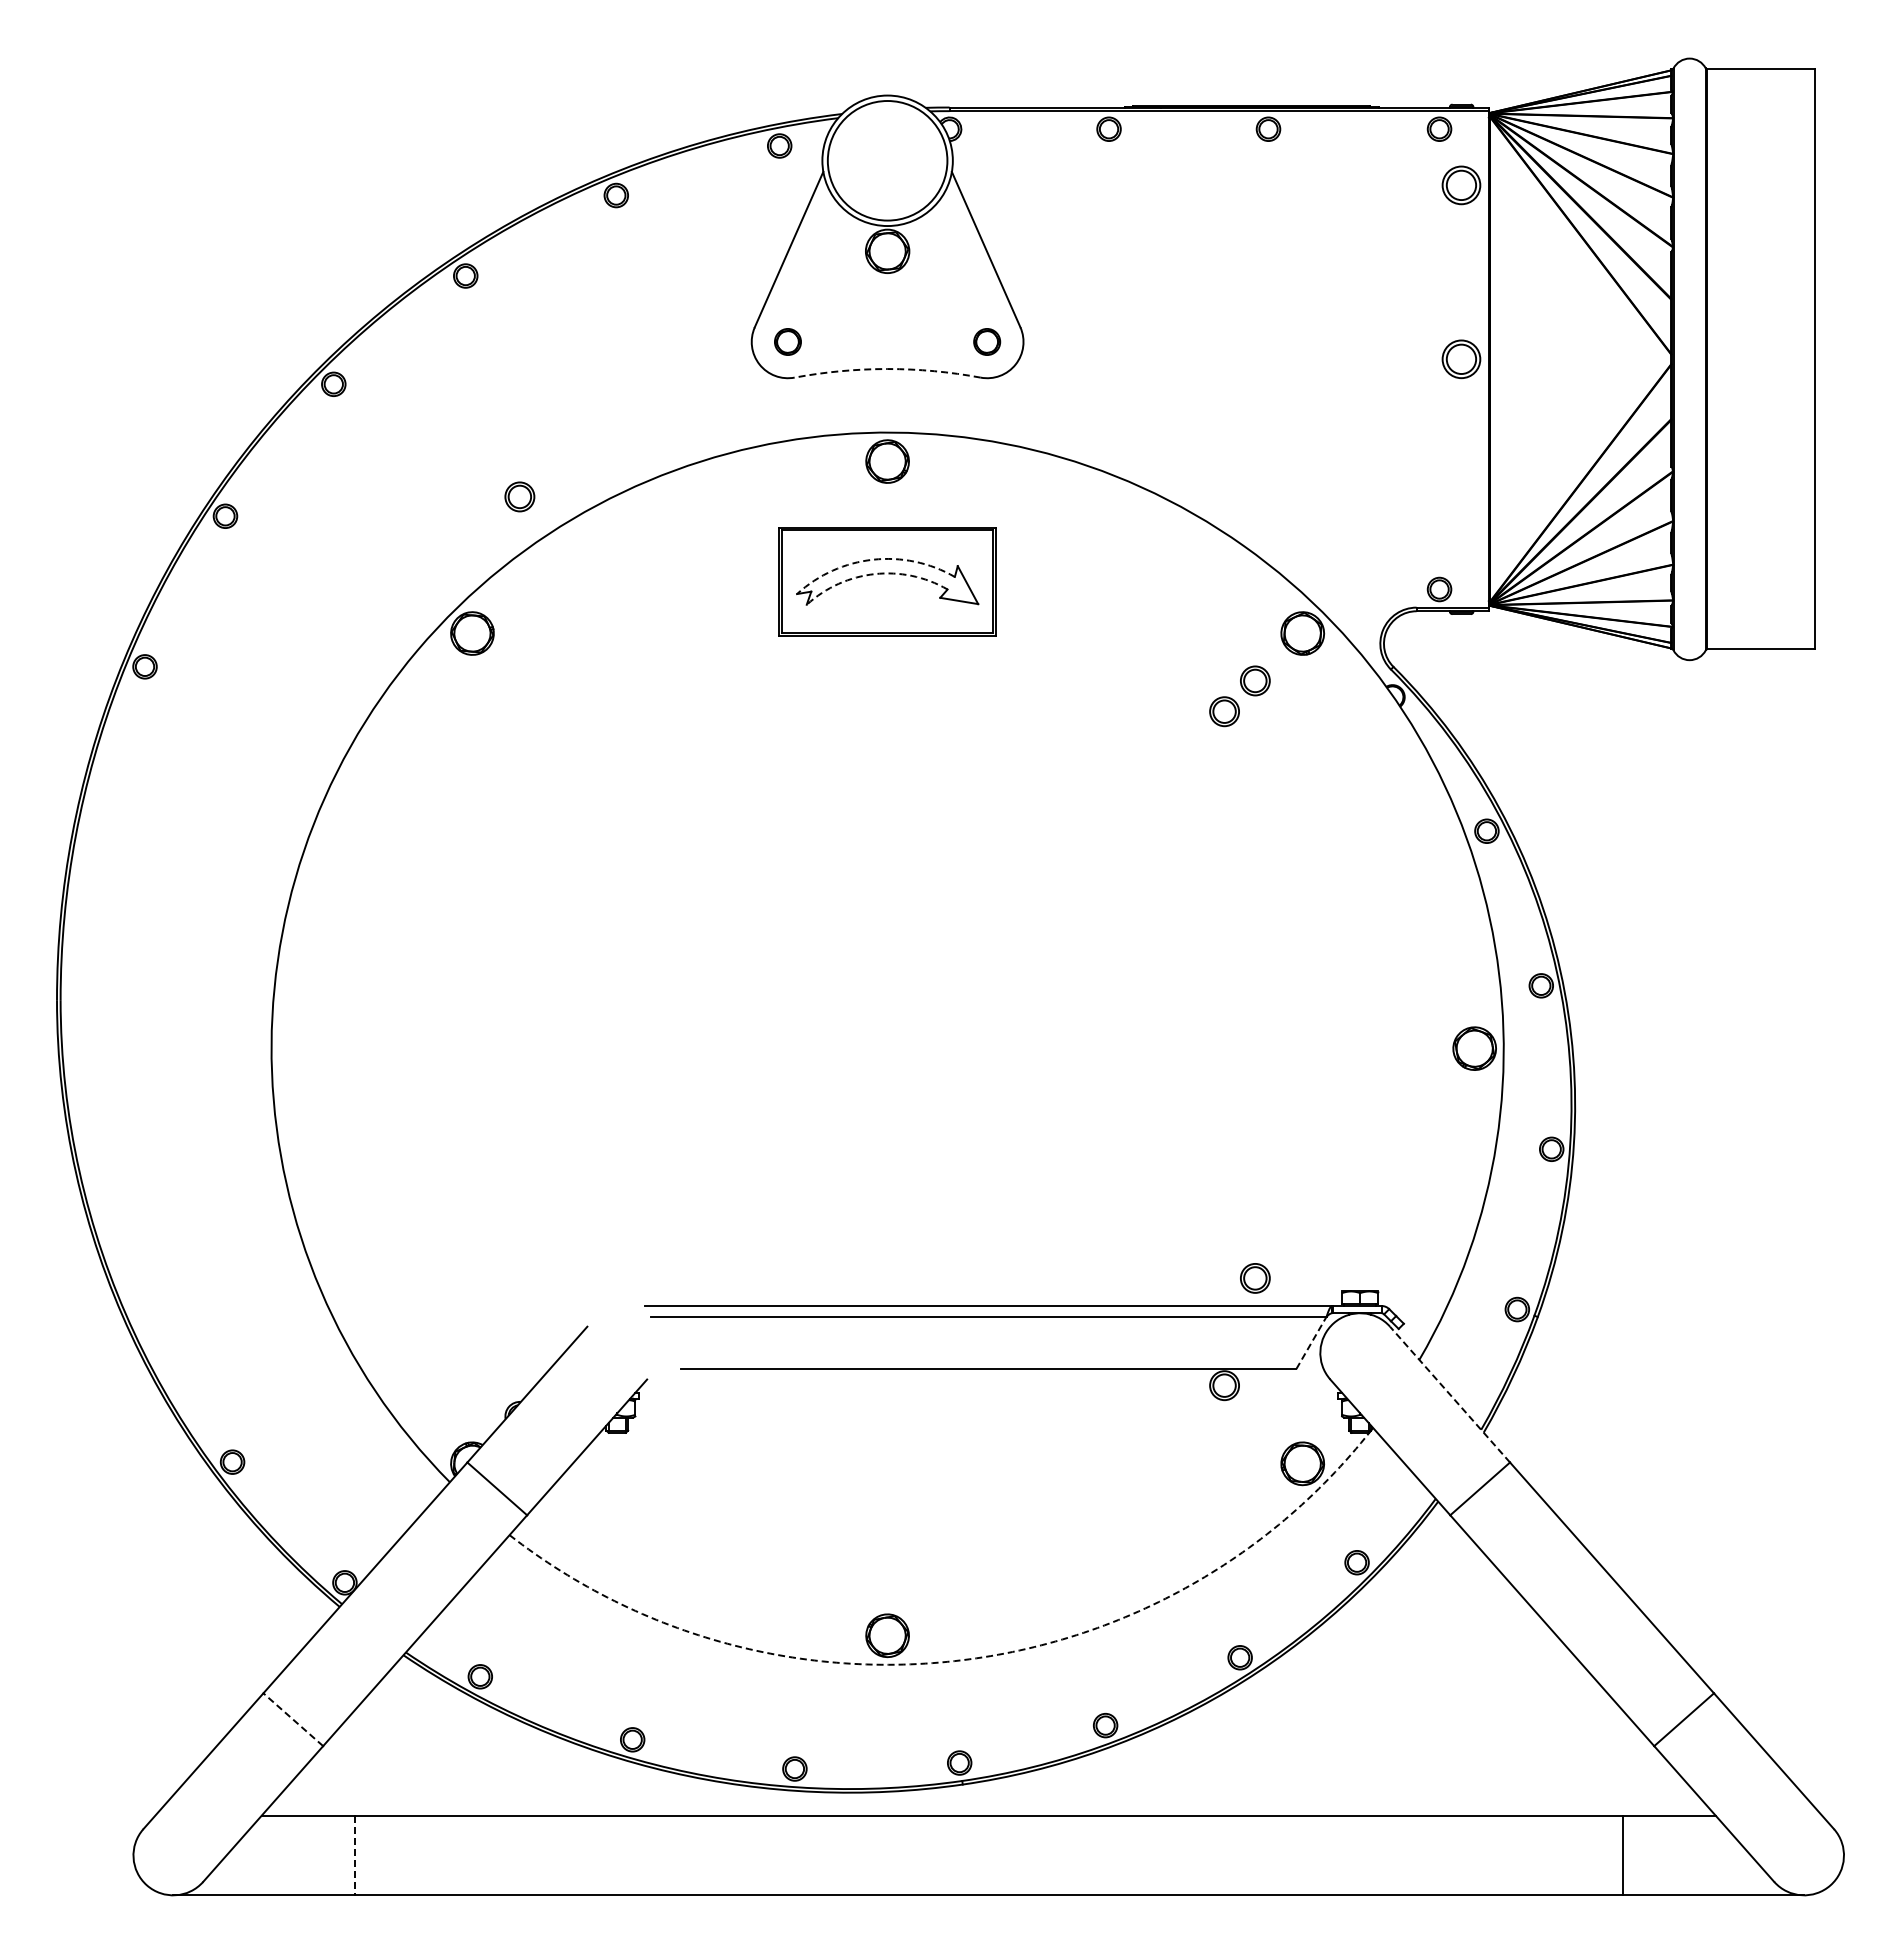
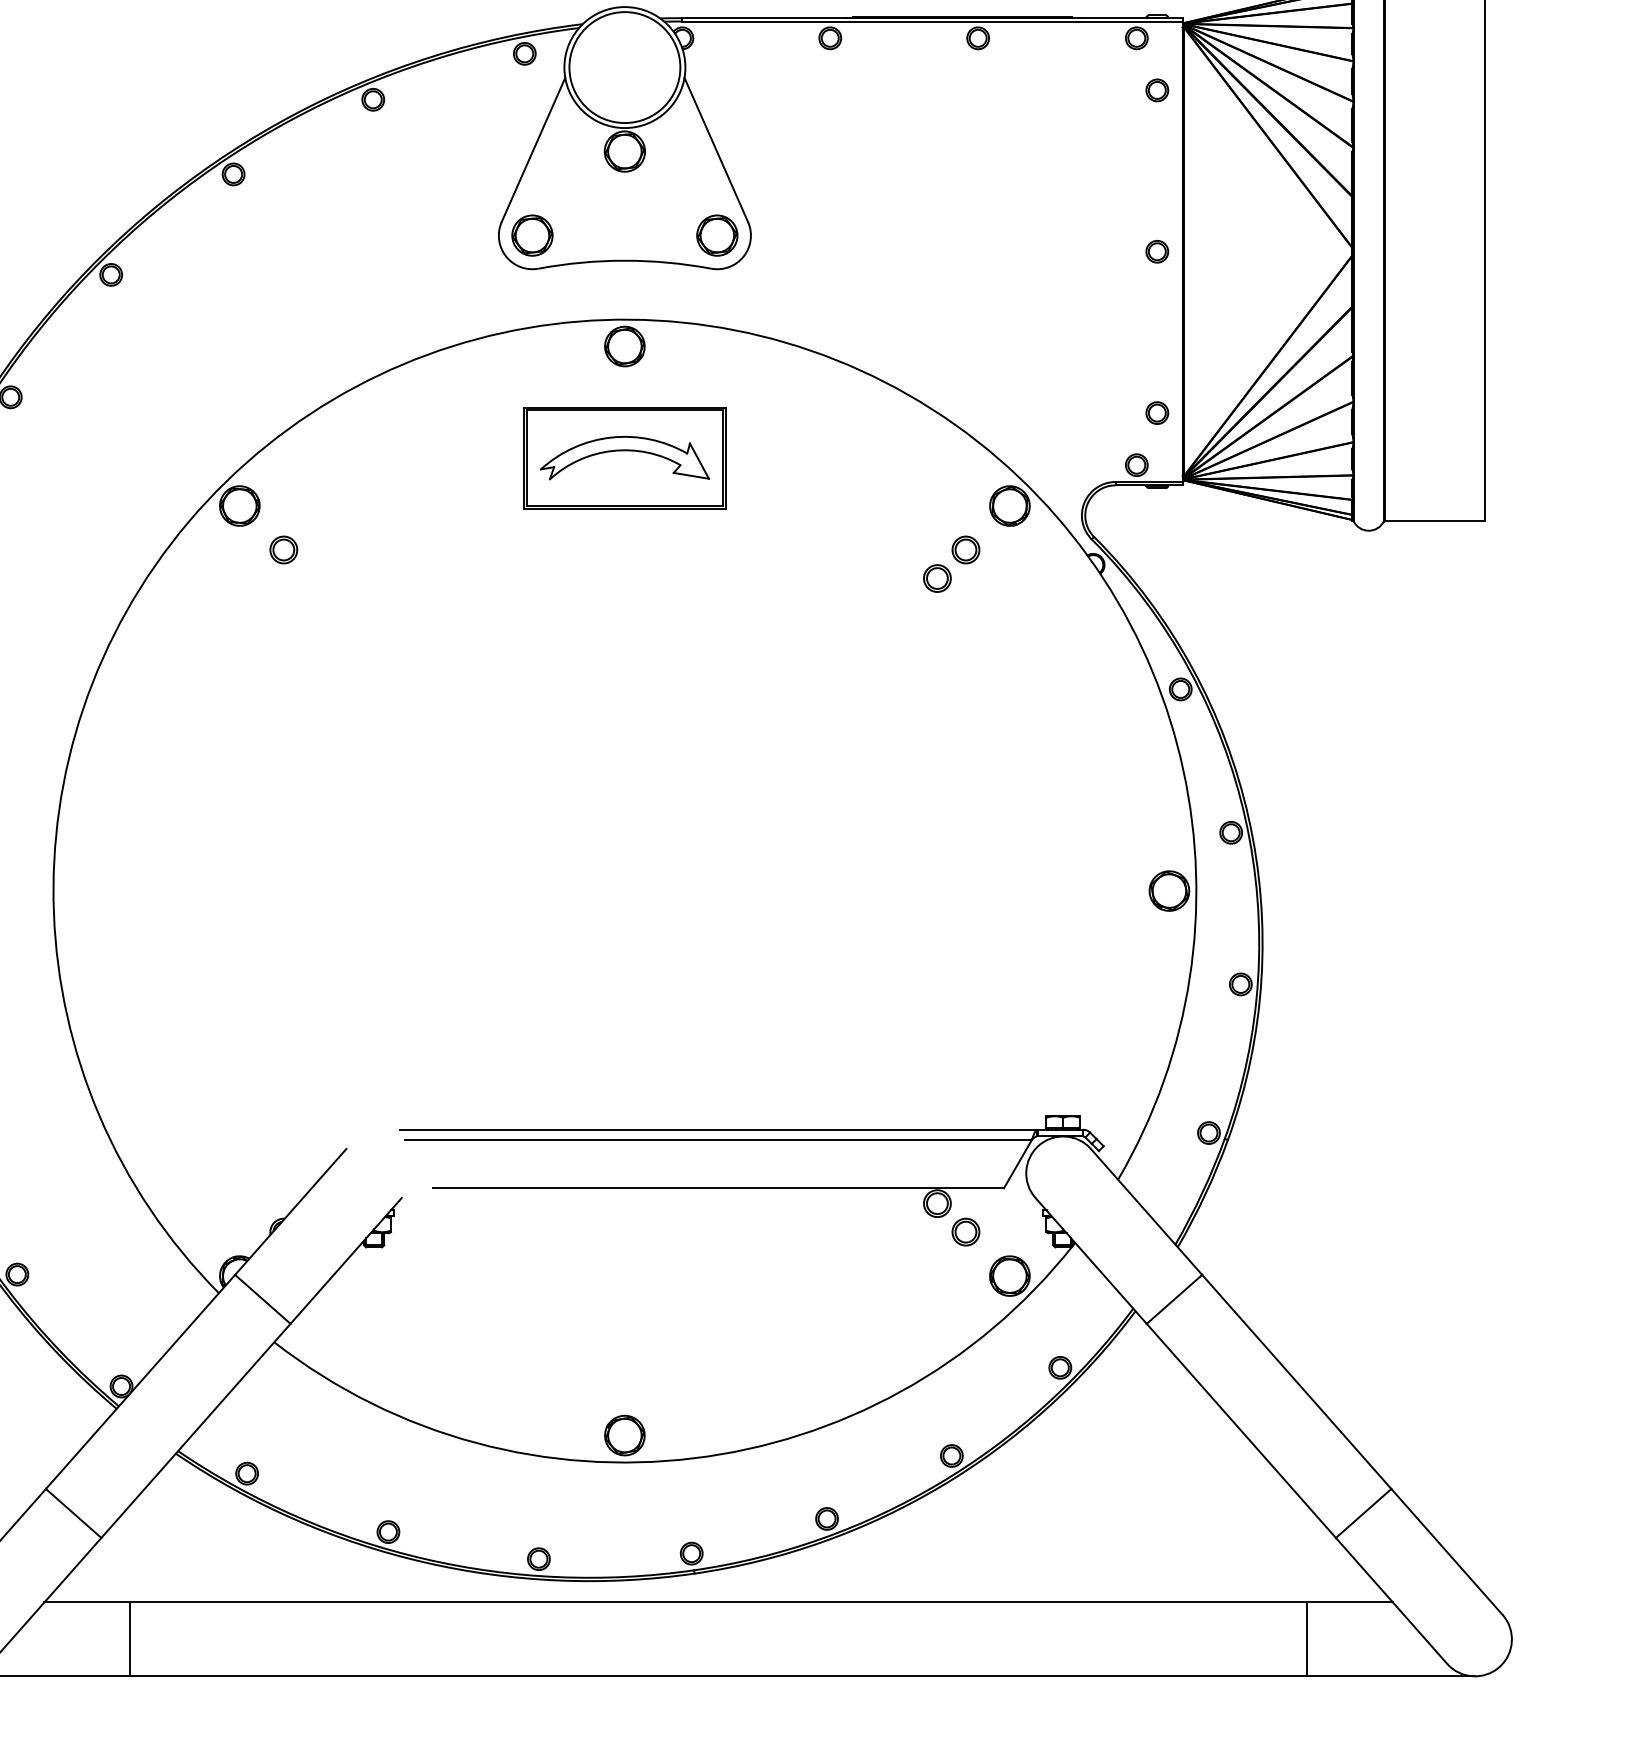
part: (1461, 185) -> (1157, 90), size x0.62
part: (787, 341) -> (532, 235), size x1.67
part: (986, 341) -> (716, 235), size x1.67
part: (1461, 359) -> (1157, 251), size x0.62
arc: (887, 369) -> (624, 261), dashed -> solid
part: (519, 496) -> (283, 549), moved
part: (1461, 532) -> (1157, 412), added
arc: (873, 559) -> (611, 437), dashed -> solid
arc: (874, 574) -> (612, 451), dashed -> solid
part: (1255, 1278) -> (966, 1232), moved
line: (1311, 1342) -> (1018, 1163), dashed -> solid
line: (1450, 1394) -> (1146, 1211), dashed -> solid
arc: (961, 1660) -> (693, 1458), dashed -> solid
line: (293, 1719) -> (73, 1513), dashed -> solid
line: (354, 1855) -> (130, 1639), dashed -> solid

